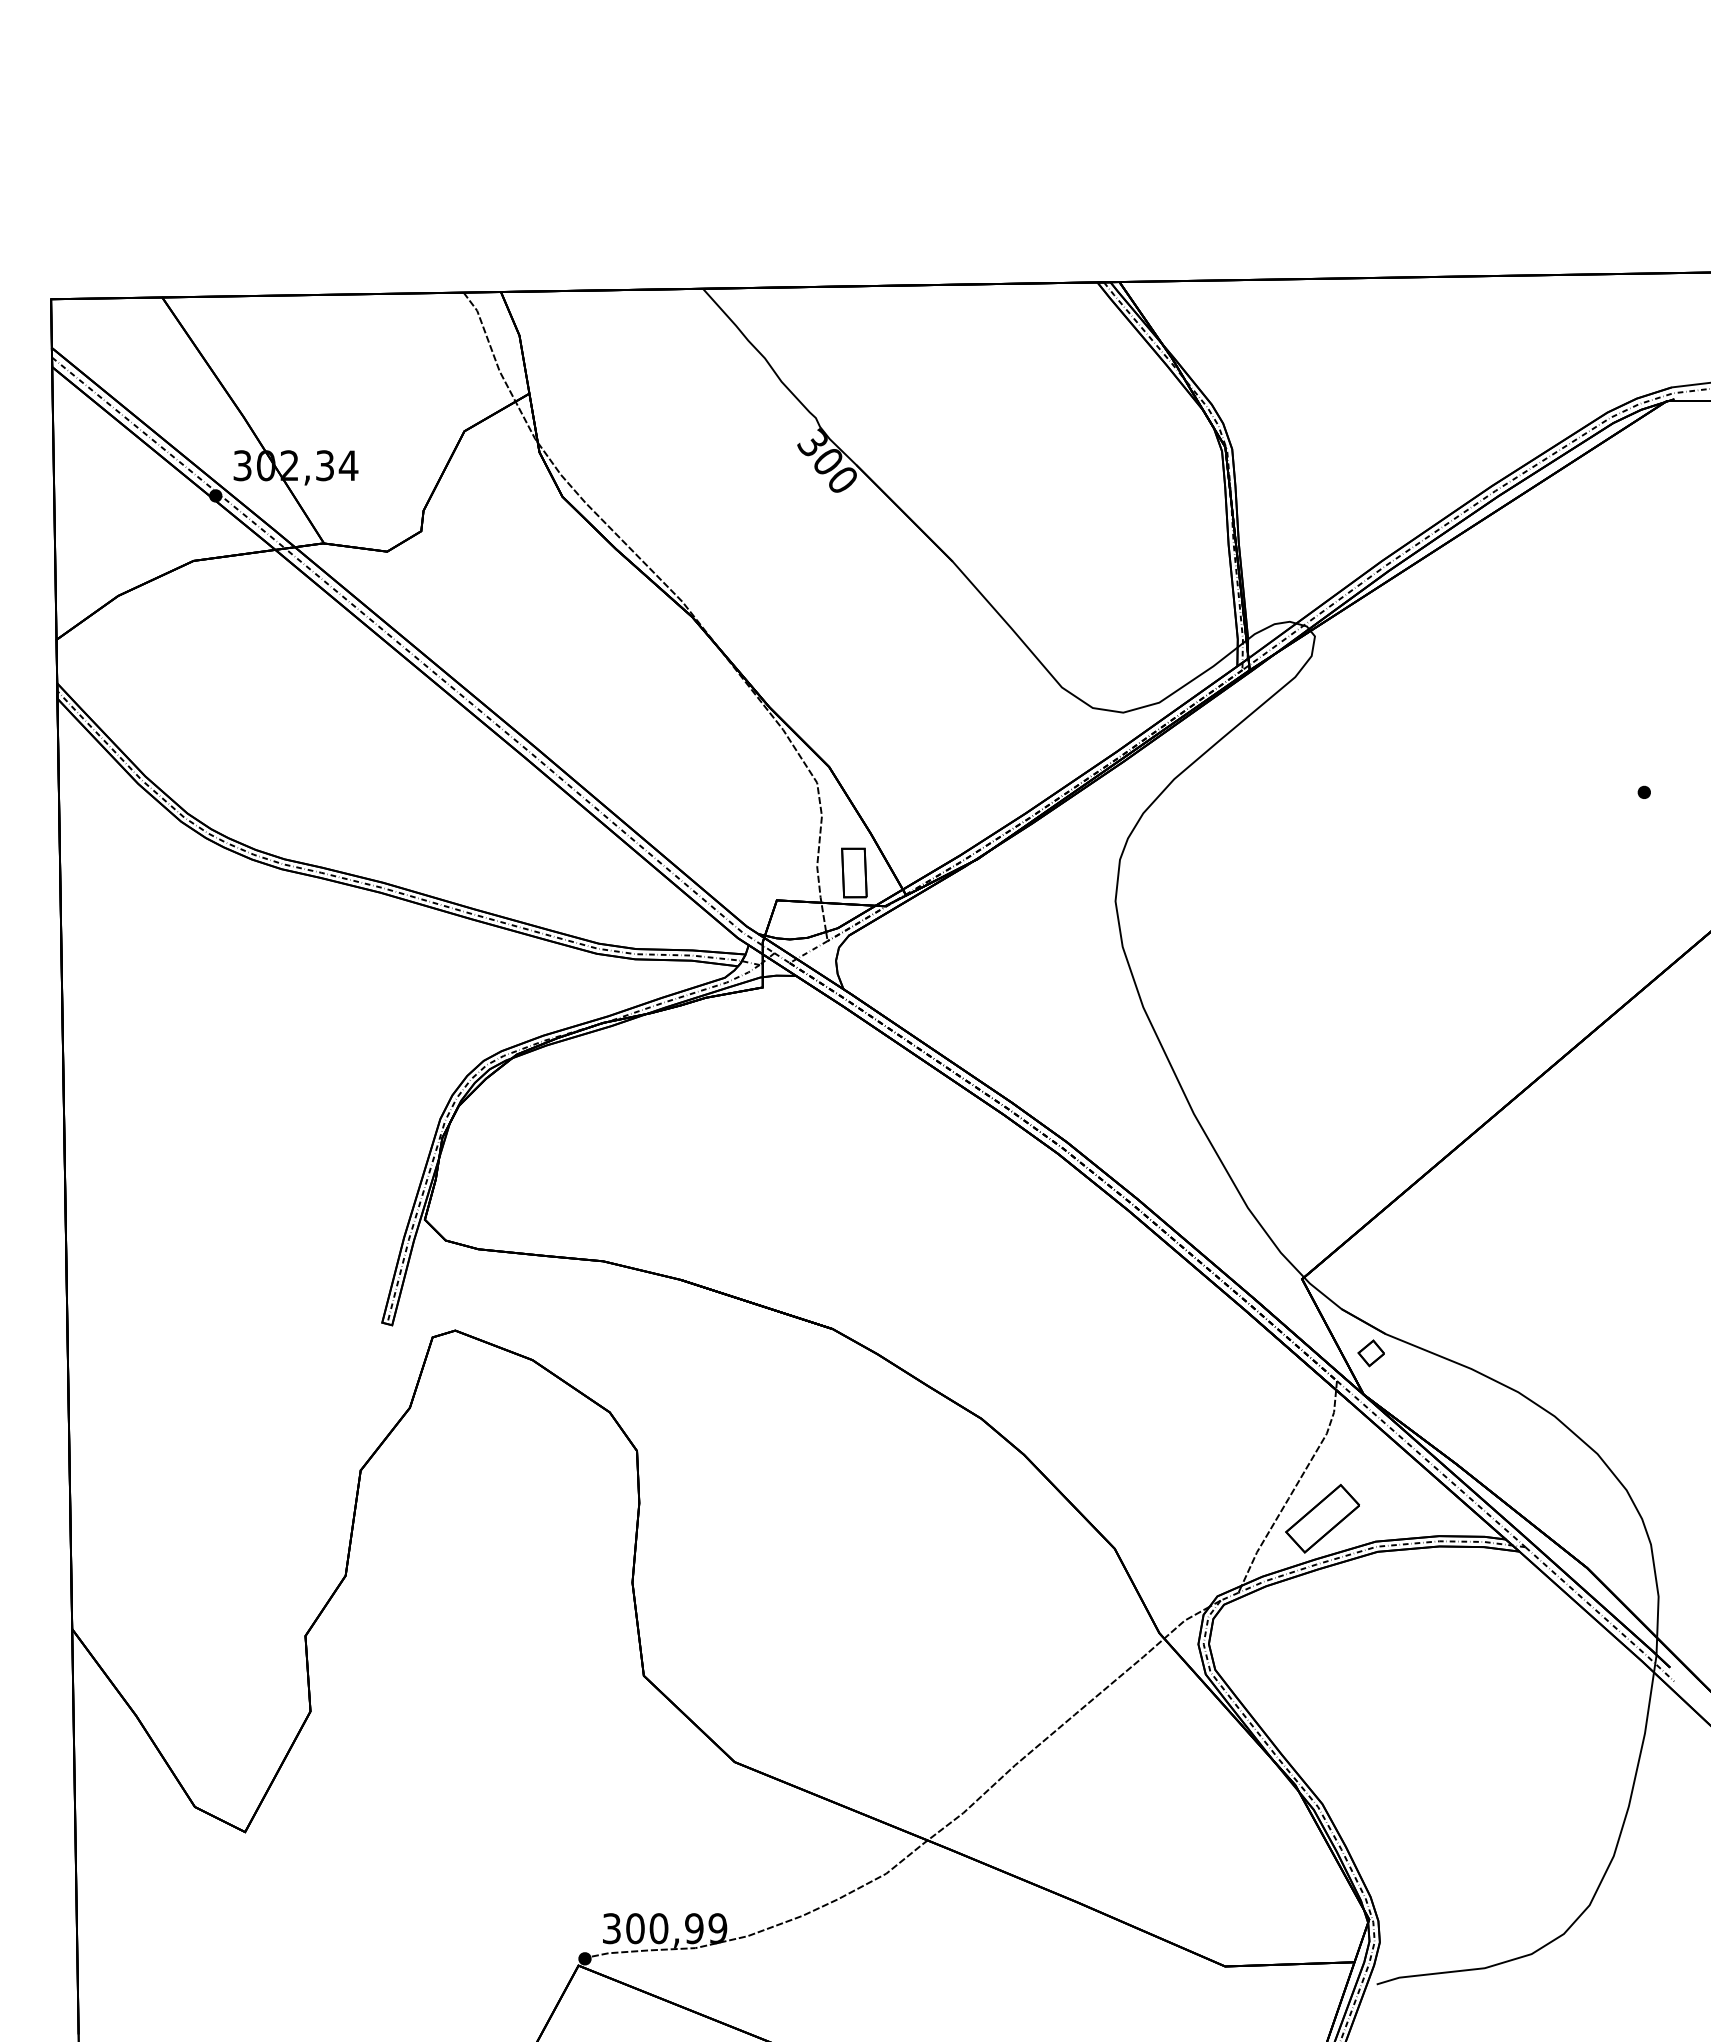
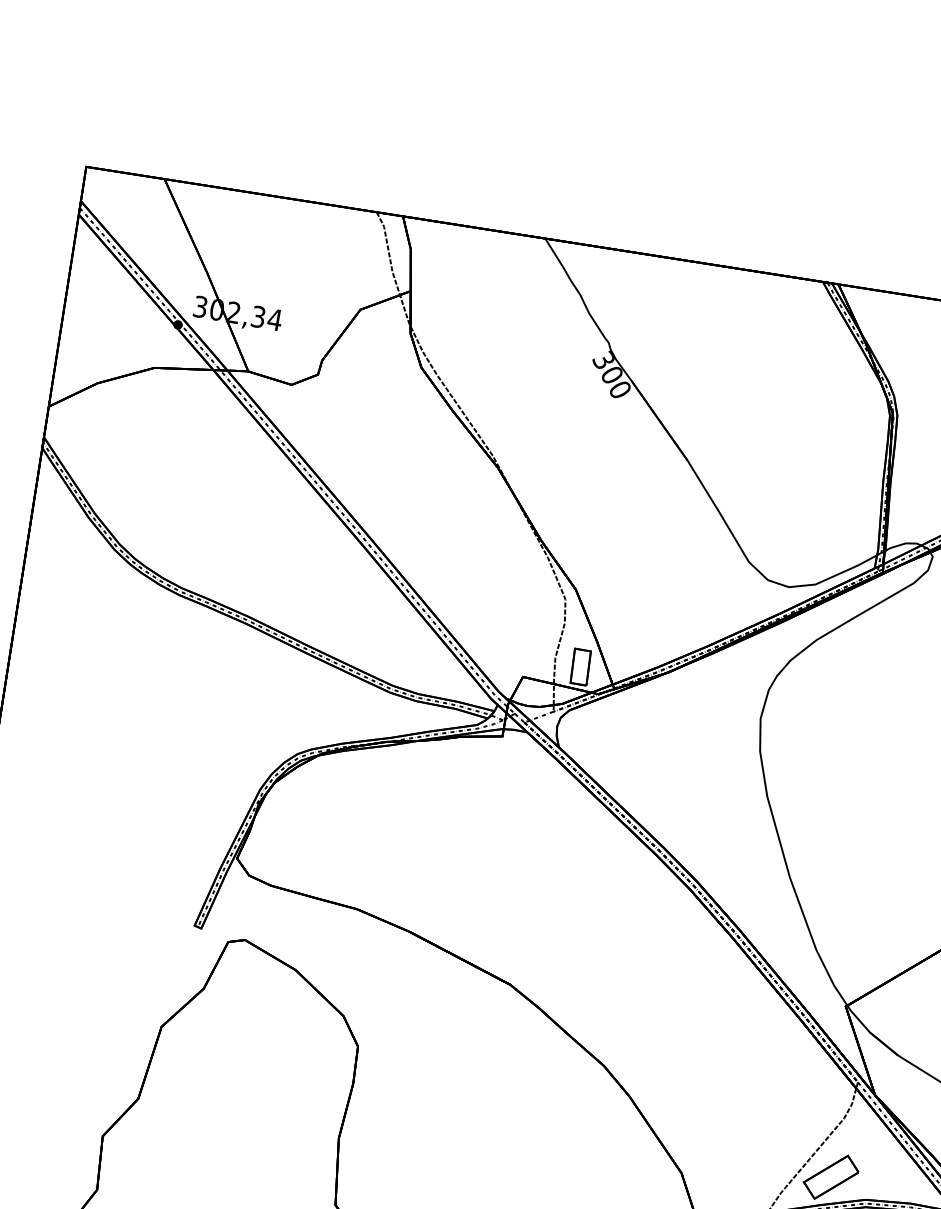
part: (1370, 1353) -> (884, 1067), removed

